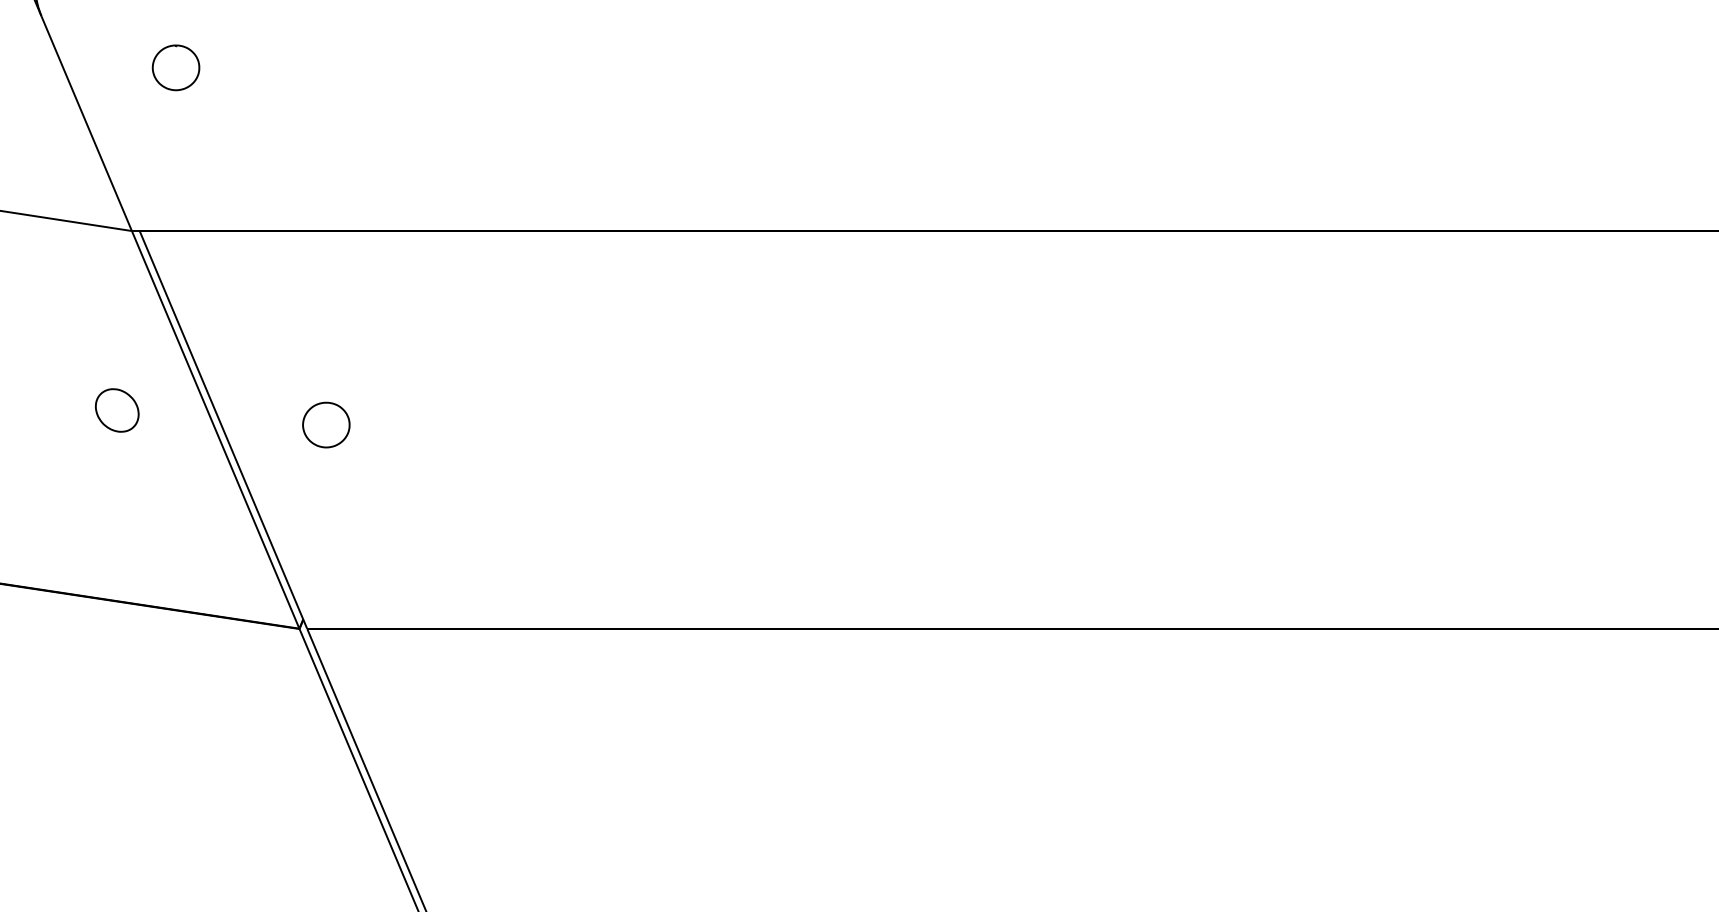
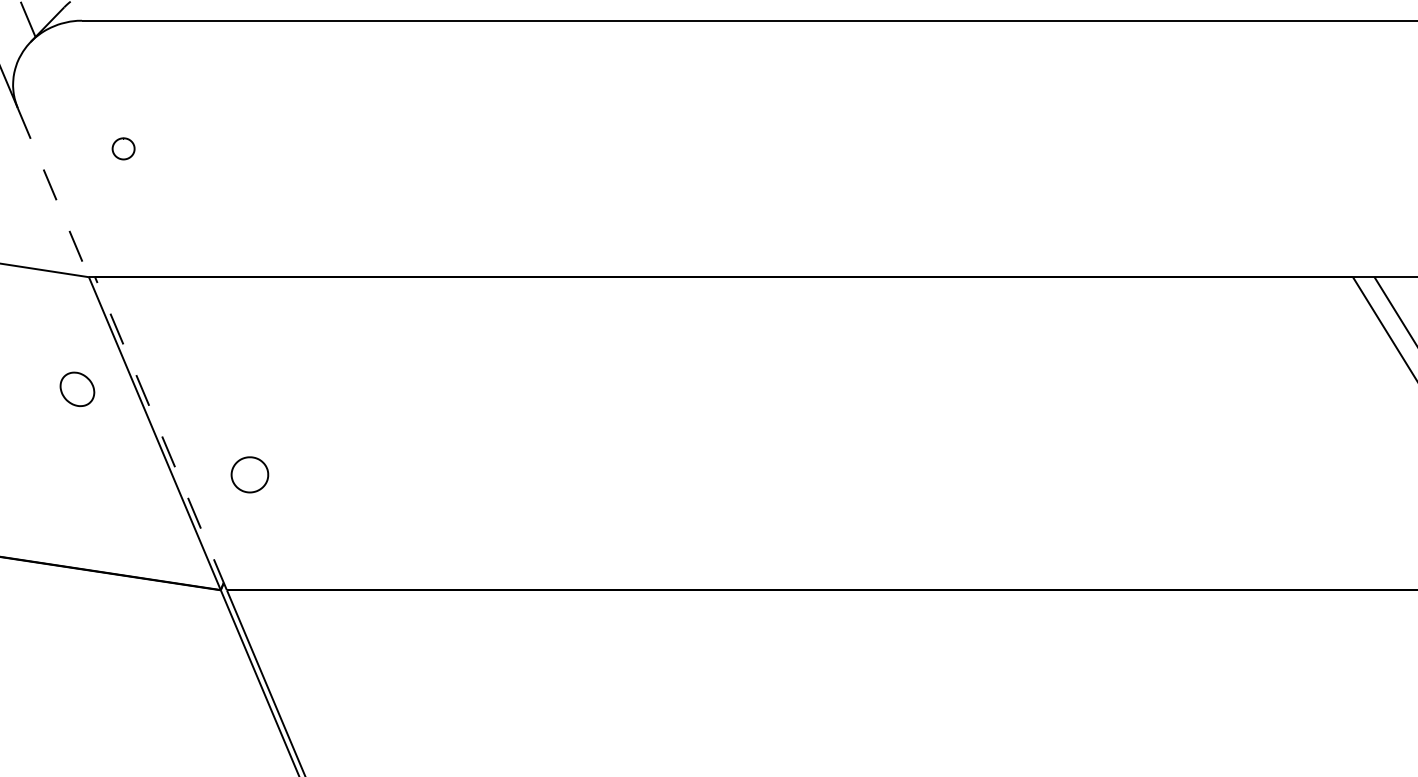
part: (175, 67) -> (123, 148), size x0.6
line: (86, 123) -> (53, 192), solid -> dashed
part: (117, 409) -> (77, 388), moved
part: (325, 424) -> (249, 474), moved
line: (222, 429) -> (160, 433), solid -> dashed

